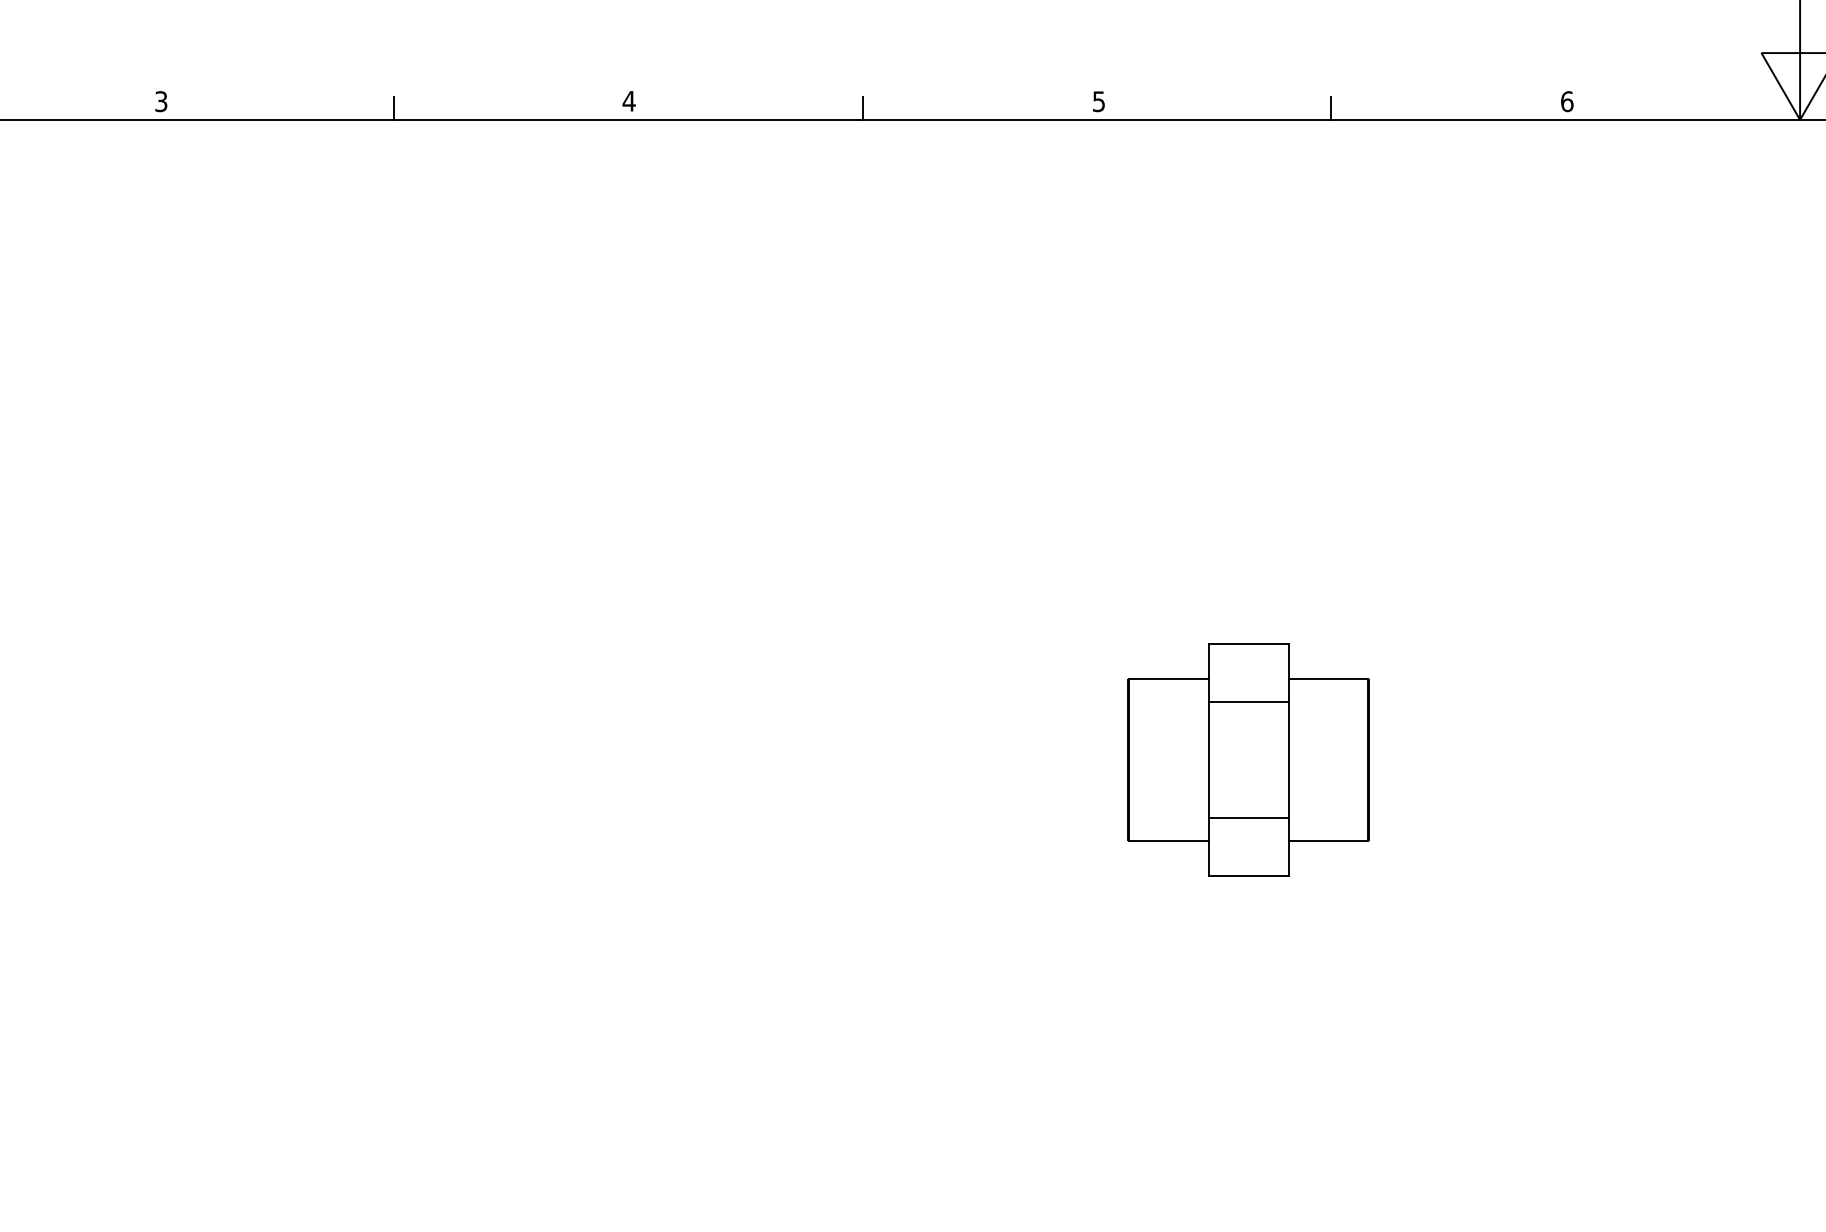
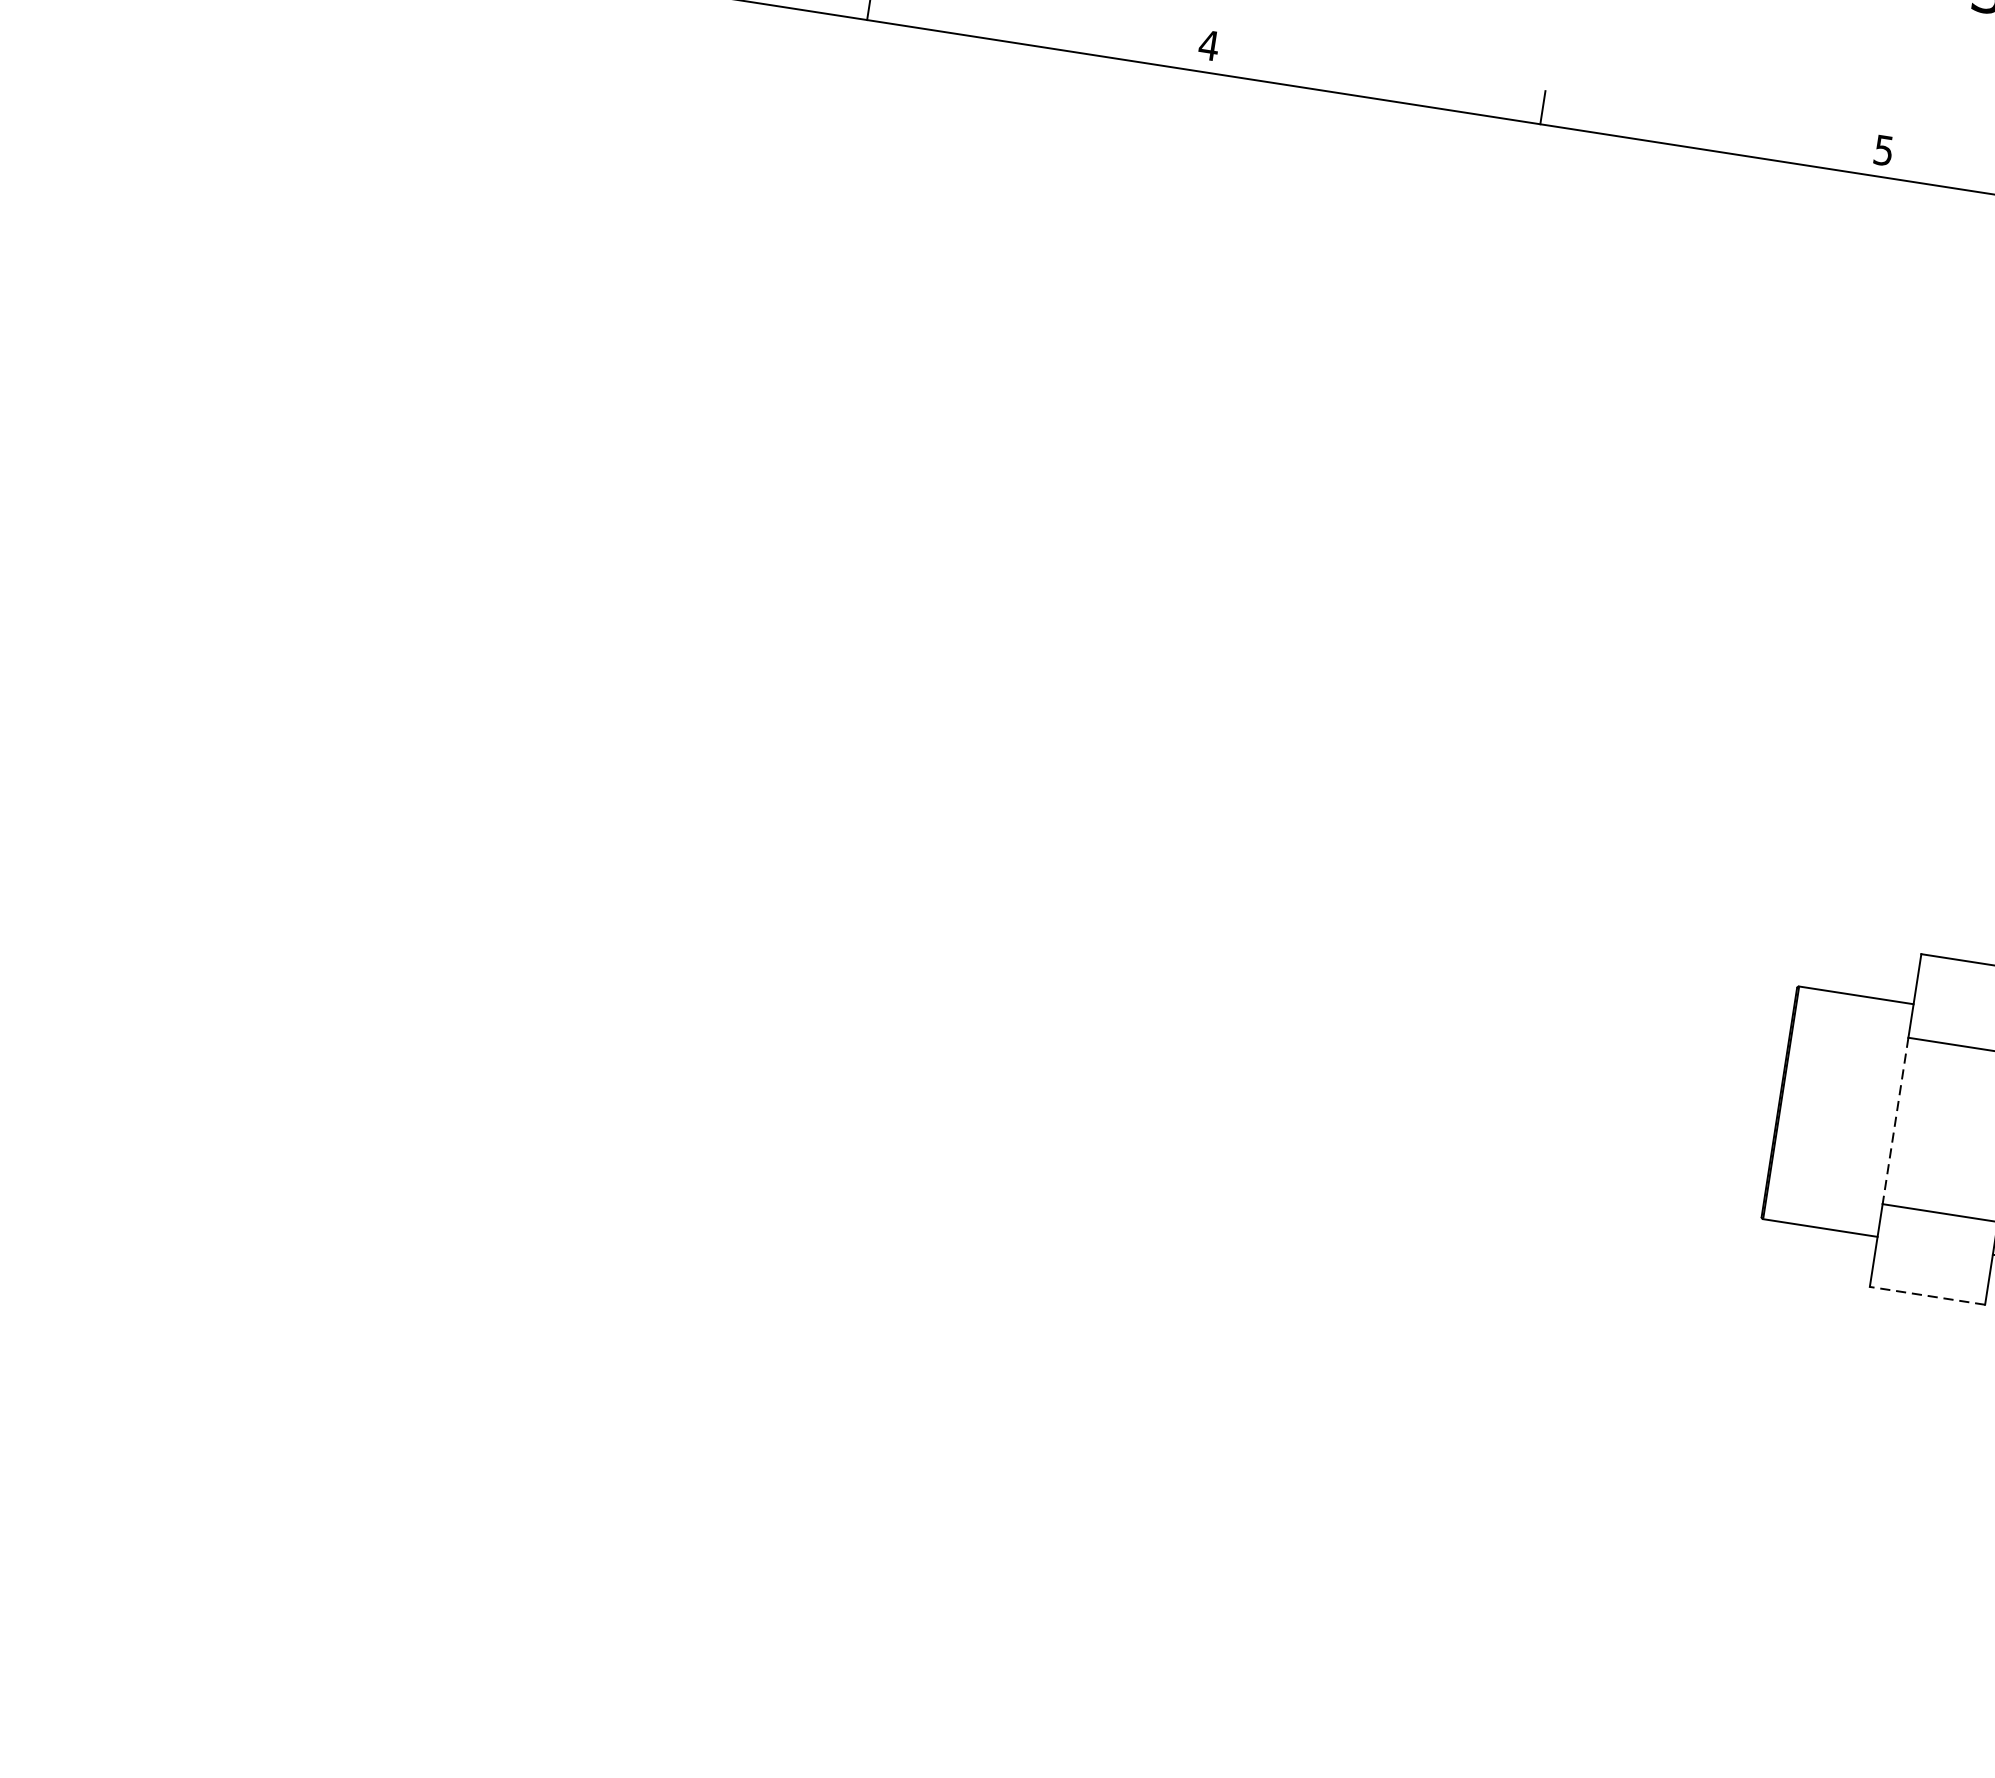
line: (1209, 760) -> (1896, 1121), solid -> dashed
line: (1248, 875) -> (1926, 1295), solid -> dashed

